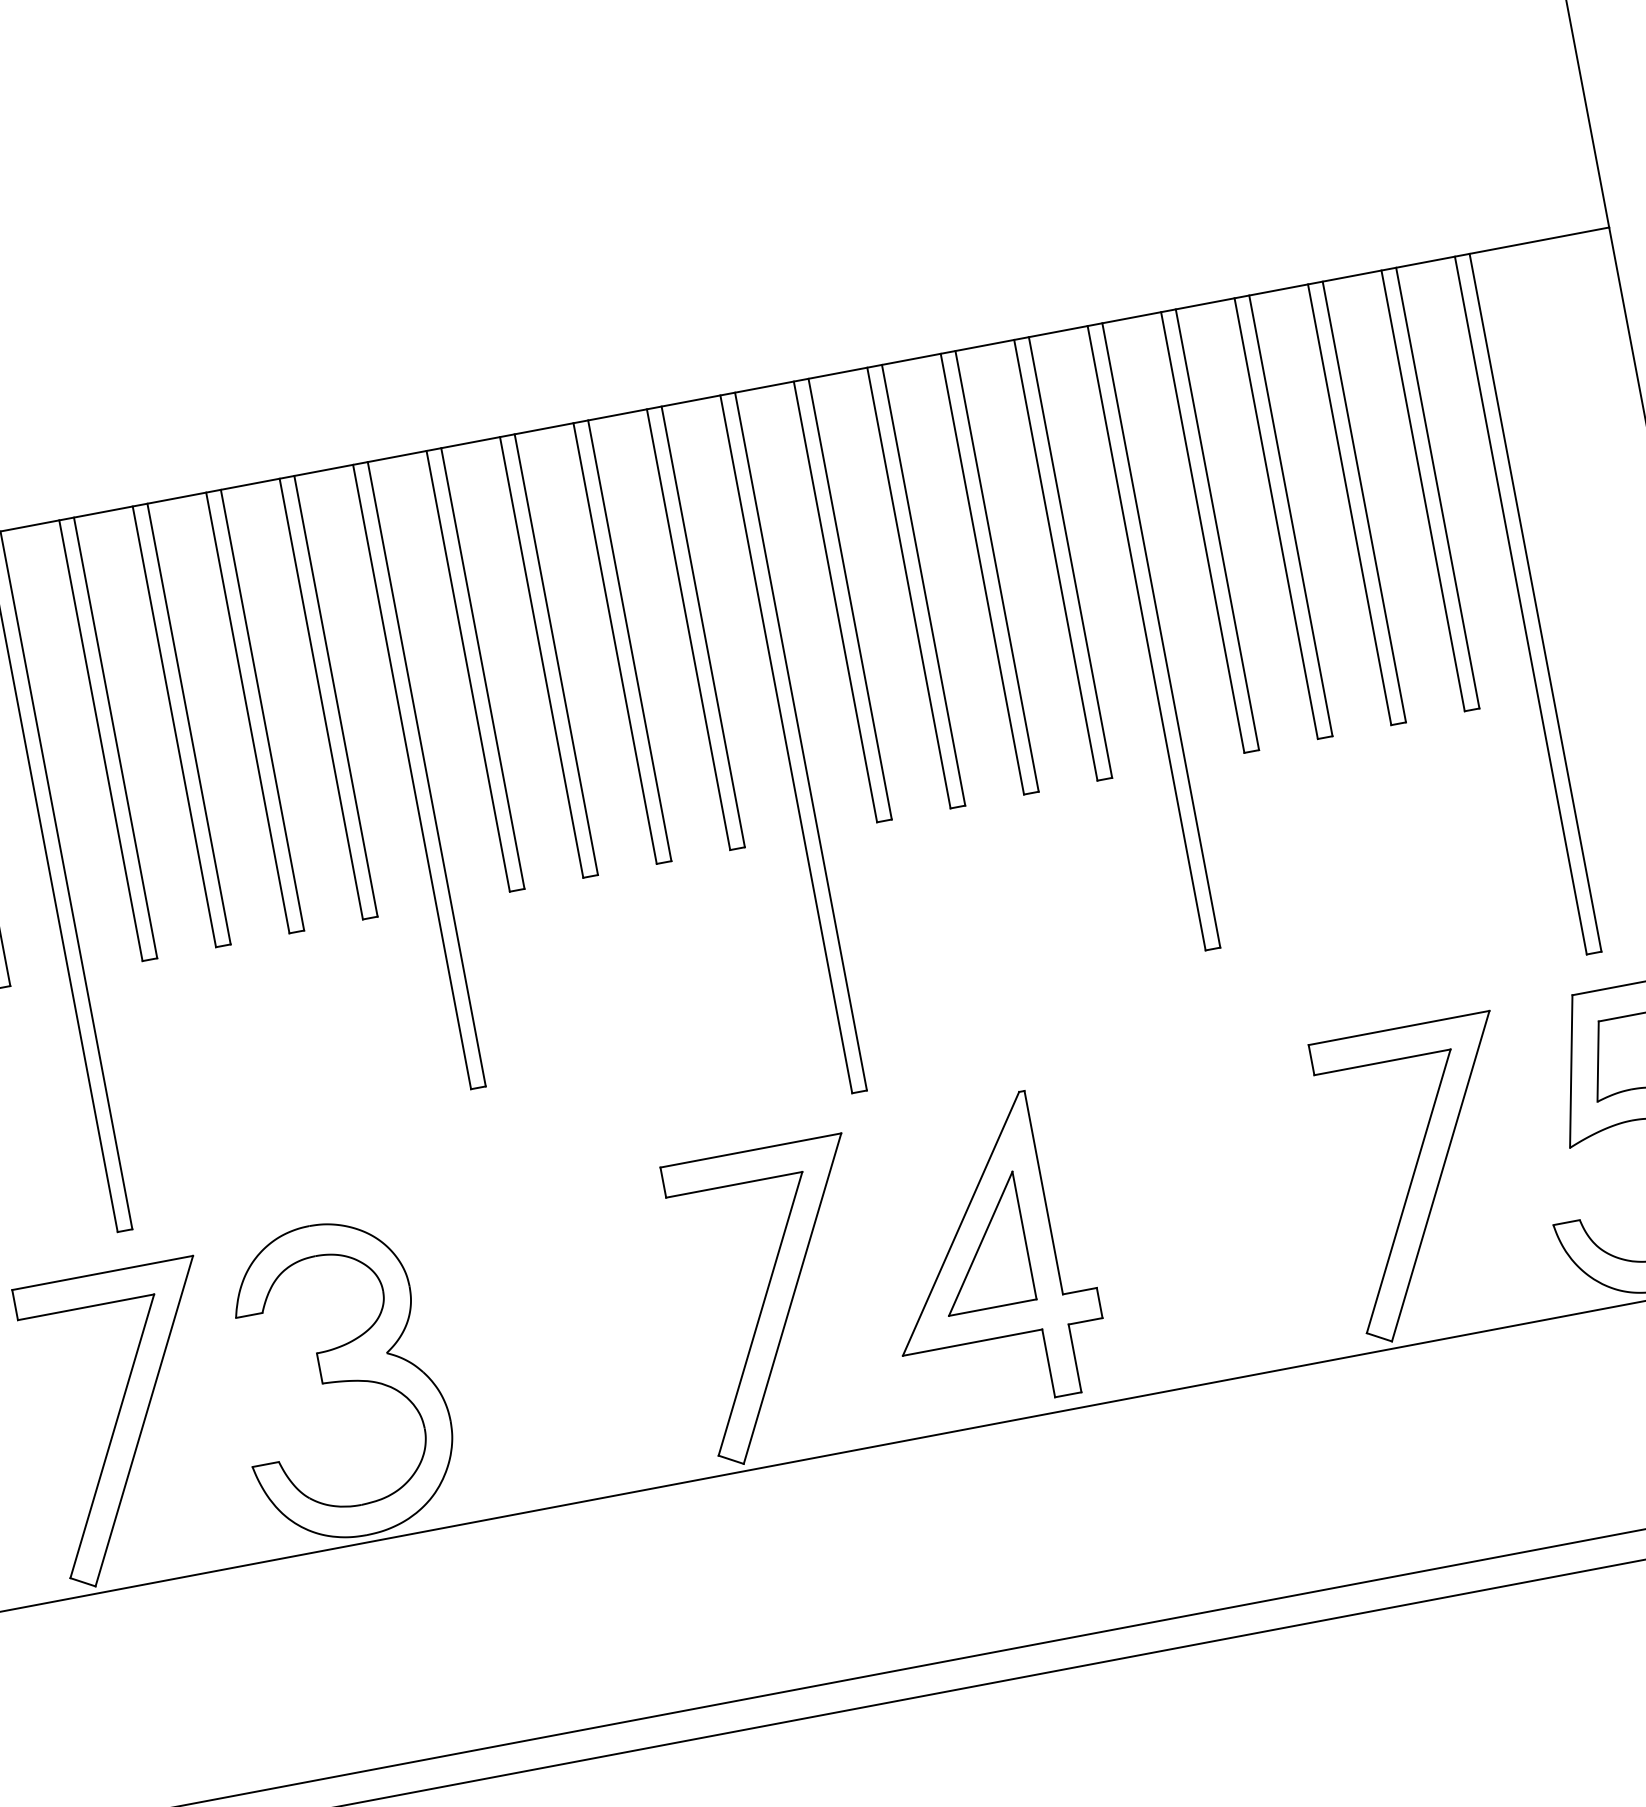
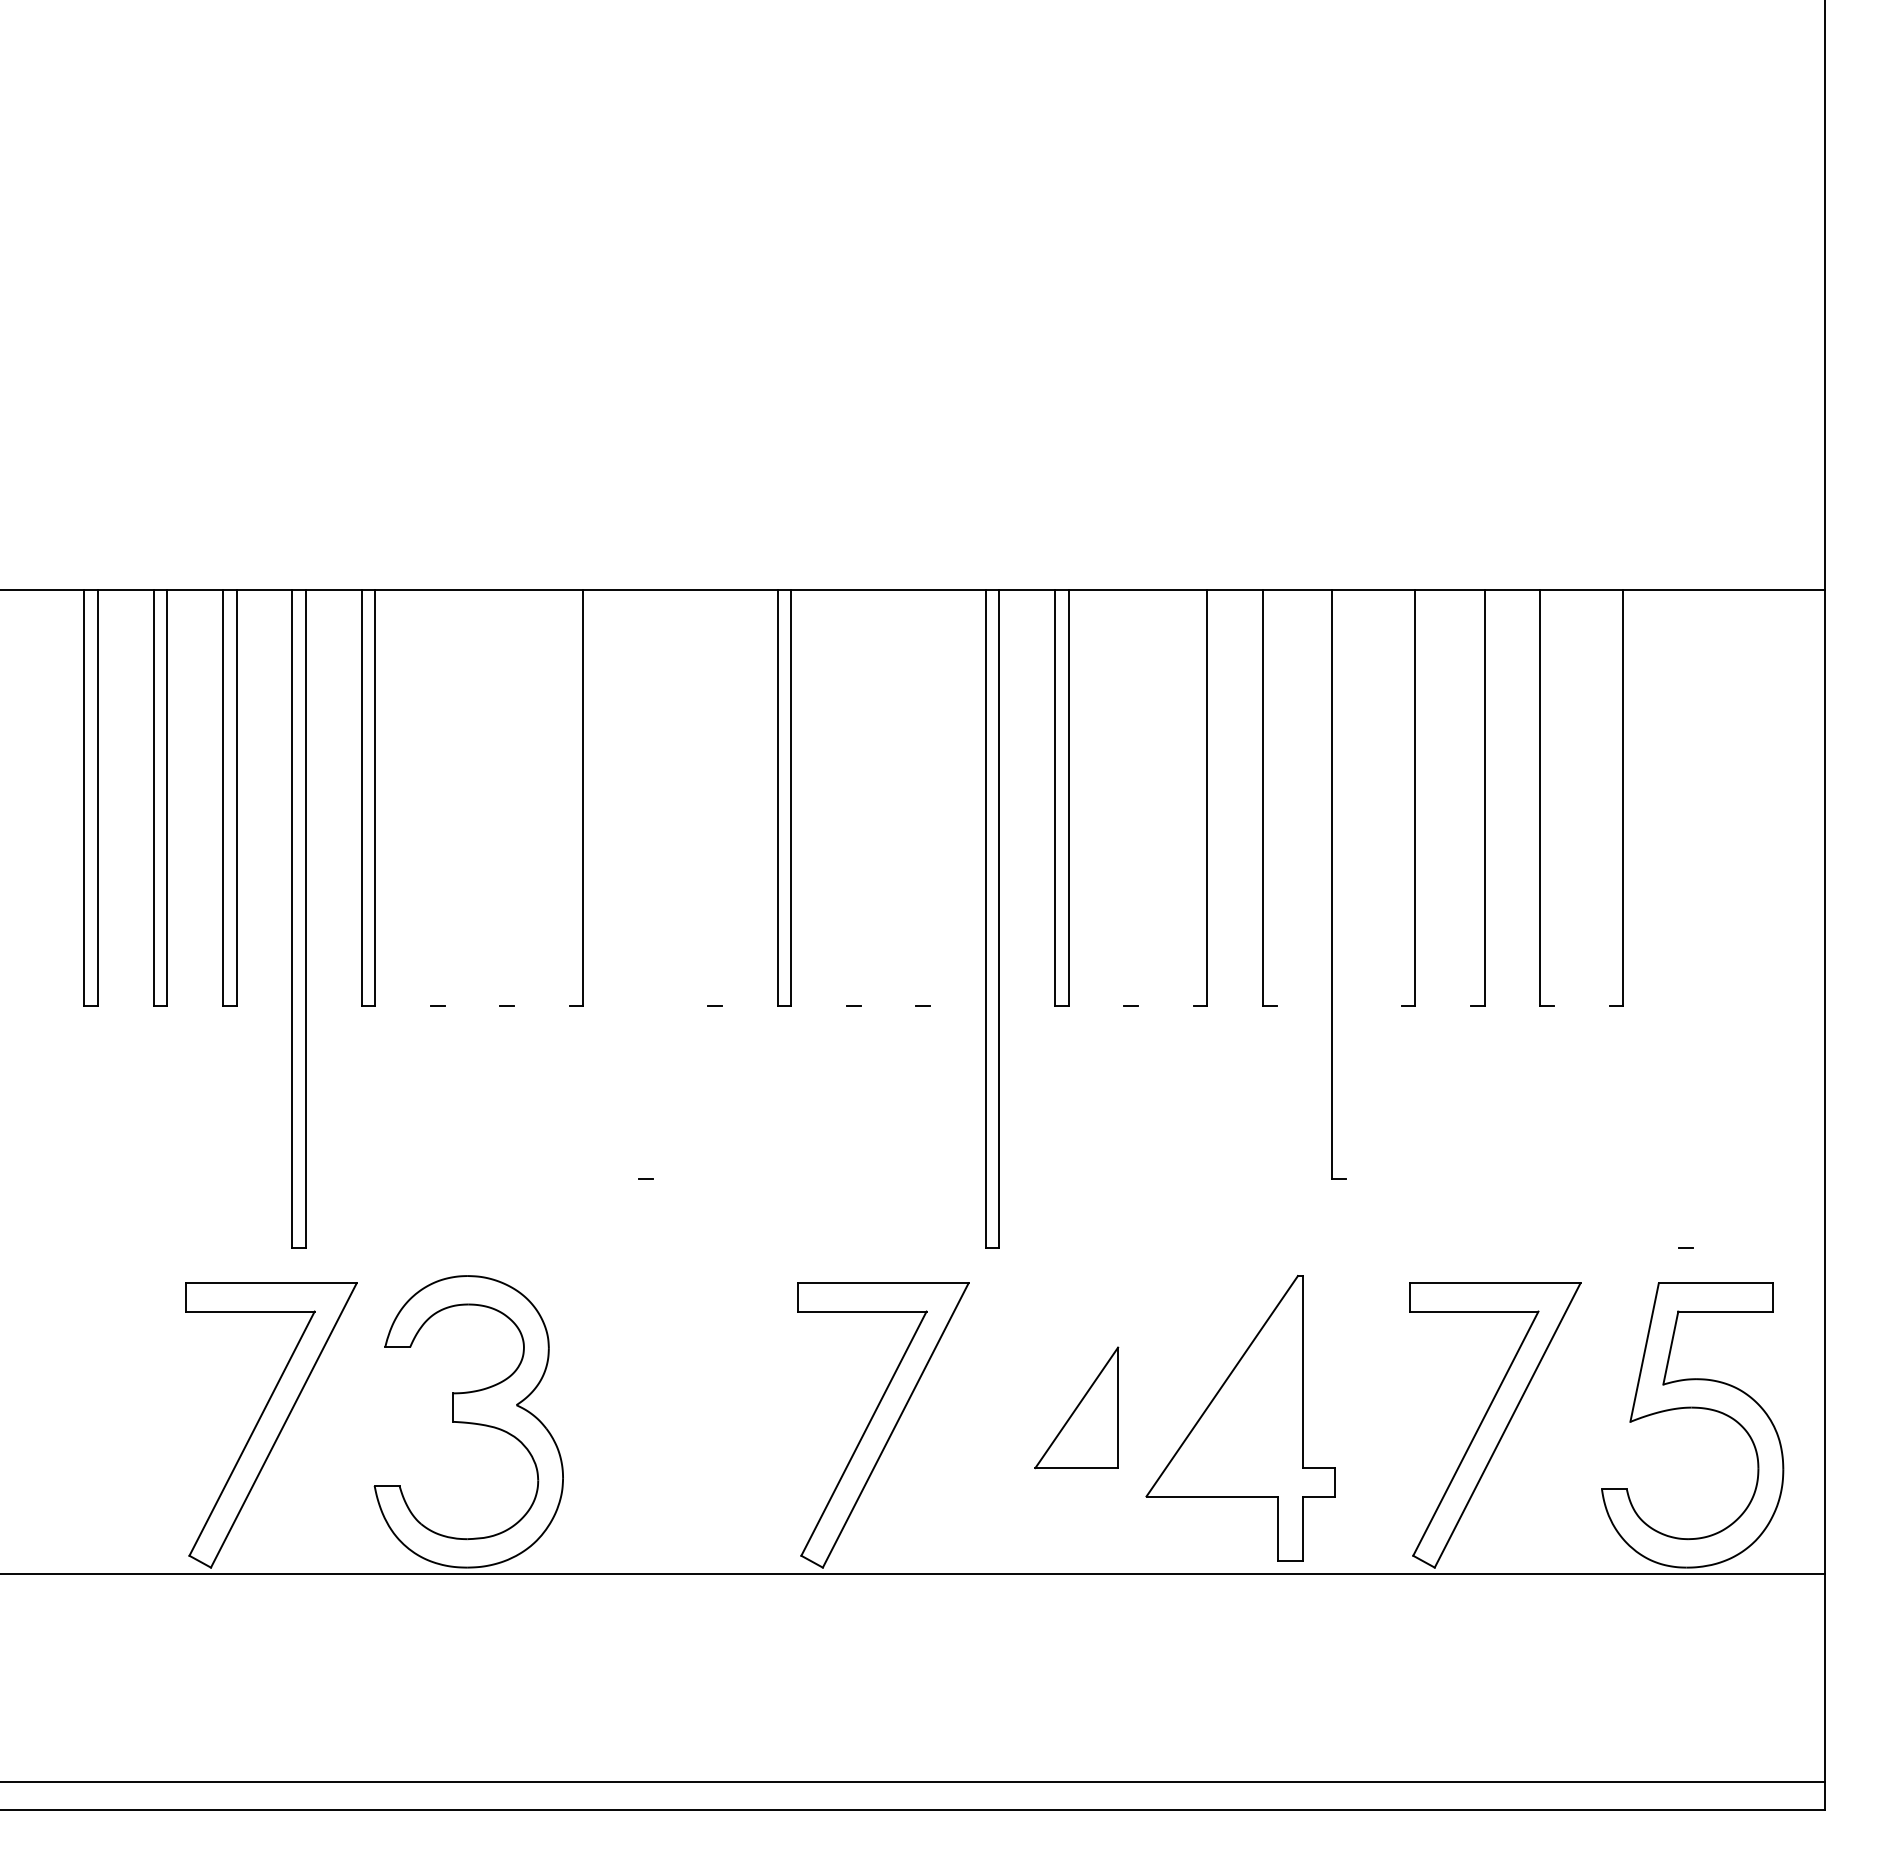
line: (1422, 490) -> (1609, 797), removed
line: (1364, 501) -> (1554, 797), removed
line: (1275, 518) -> (1470, 797), removed
line: (1202, 532) -> (1401, 797), removed
line: (1070, 557) -> (1276, 797), removed
line: (982, 573) -> (1193, 797), removed
line: (923, 584) -> (1138, 797), removed
line: (909, 587) -> (1124, 797), removed
line: (1535, 602) -> (1692, 918), removed
line: (1520, 605) -> (1678, 918), removed
line: (703, 626) -> (930, 797), removed
line: (688, 629) -> (916, 797), removed
line: (1161, 635) -> (1346, 884), removed
line: (629, 640) -> (860, 797), removed
line: (614, 643) -> (846, 797), removed
line: (483, 668) -> (722, 797), removed
line: (468, 670) -> (708, 797), removed
line: (321, 698) -> (569, 797), removed
line: (262, 709) -> (514, 797), removed
line: (248, 712) -> (500, 797), removed
line: (188, 723) -> (444, 797), removed
line: (173, 726) -> (430, 797), removed
line: (426, 774) -> (652, 884), removed
line: (411, 777) -> (638, 884), removed
part: (986, 1254) -> (1240, 1418), moved

